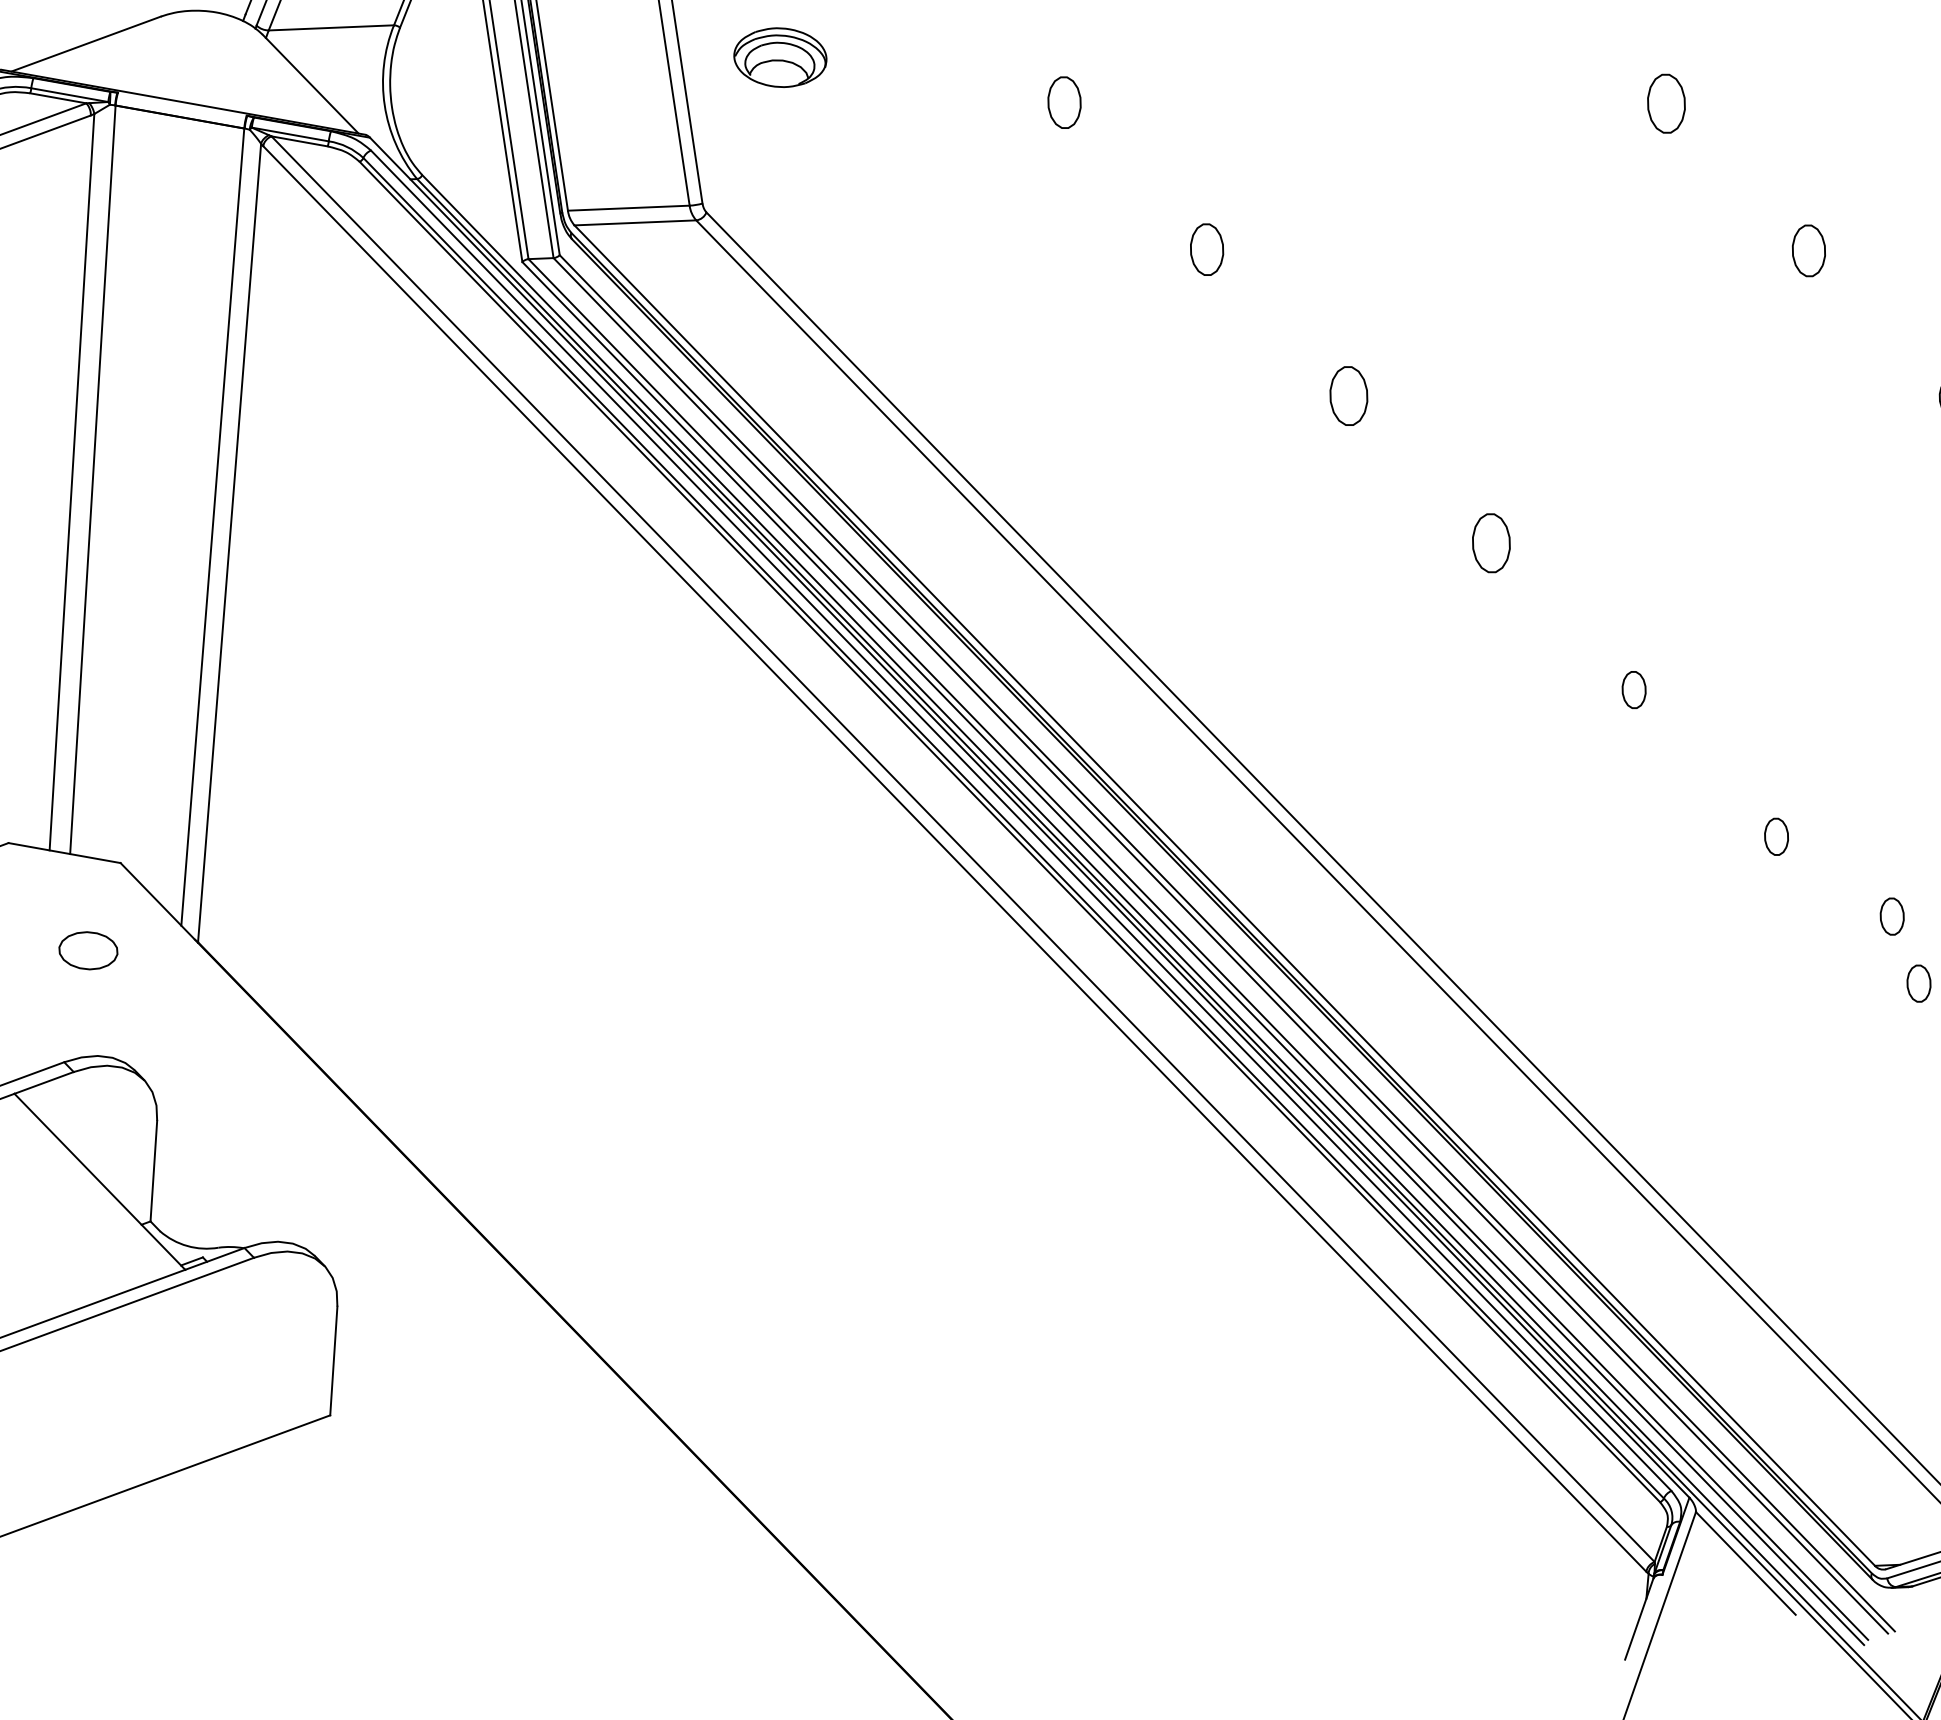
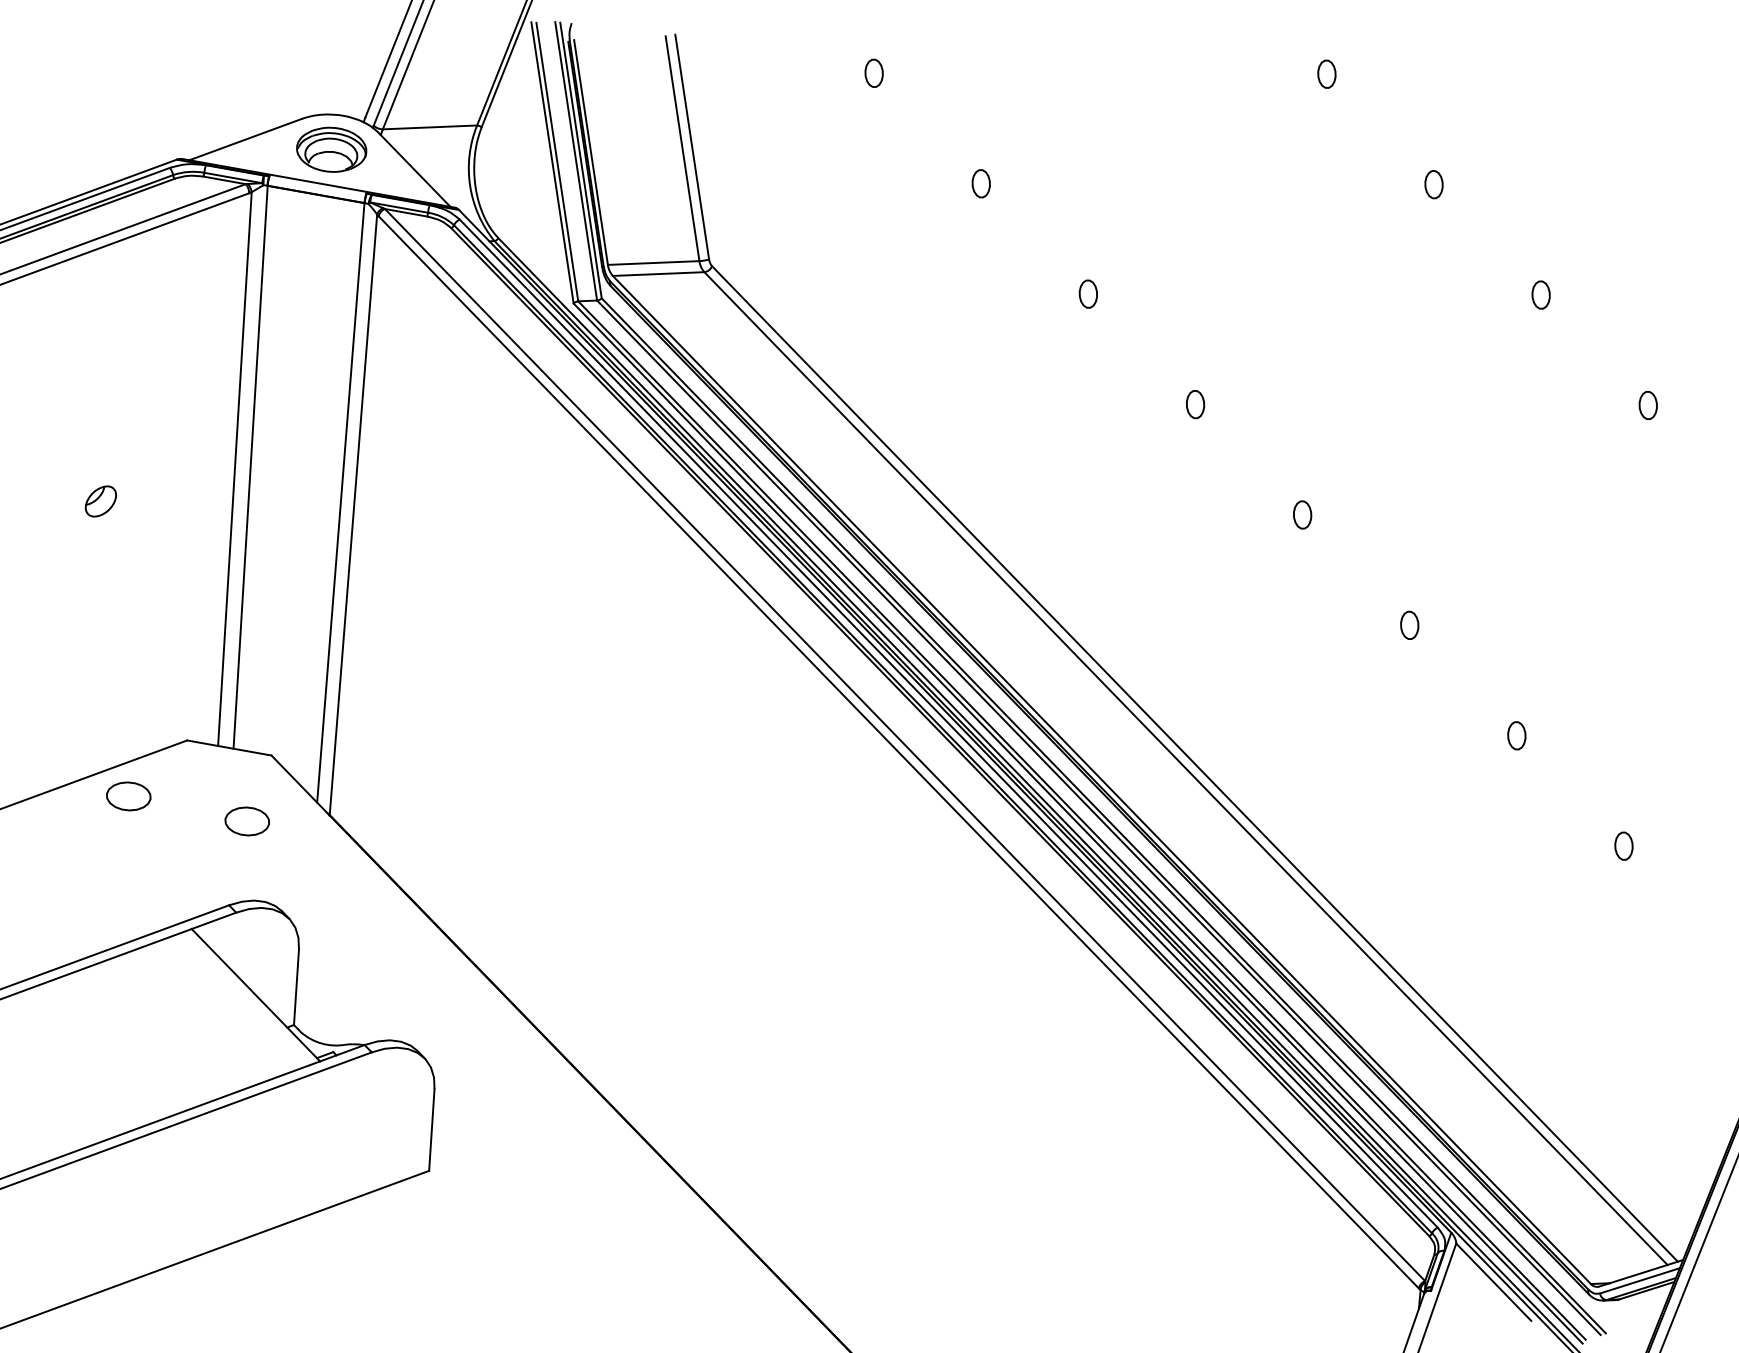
part: (780, 57) -> (331, 149), moved
part: (1063, 102) -> (980, 183), size x0.71
part: (1665, 103) -> (1433, 184), size x0.62
part: (1205, 248) -> (1087, 293), size x0.71
part: (1808, 250) -> (1540, 294), size x0.71
part: (1349, 396) -> (1195, 404), size x0.62
part: (1491, 542) -> (1302, 514), size x0.62
part: (1891, 916) -> (1603, 795), removed

